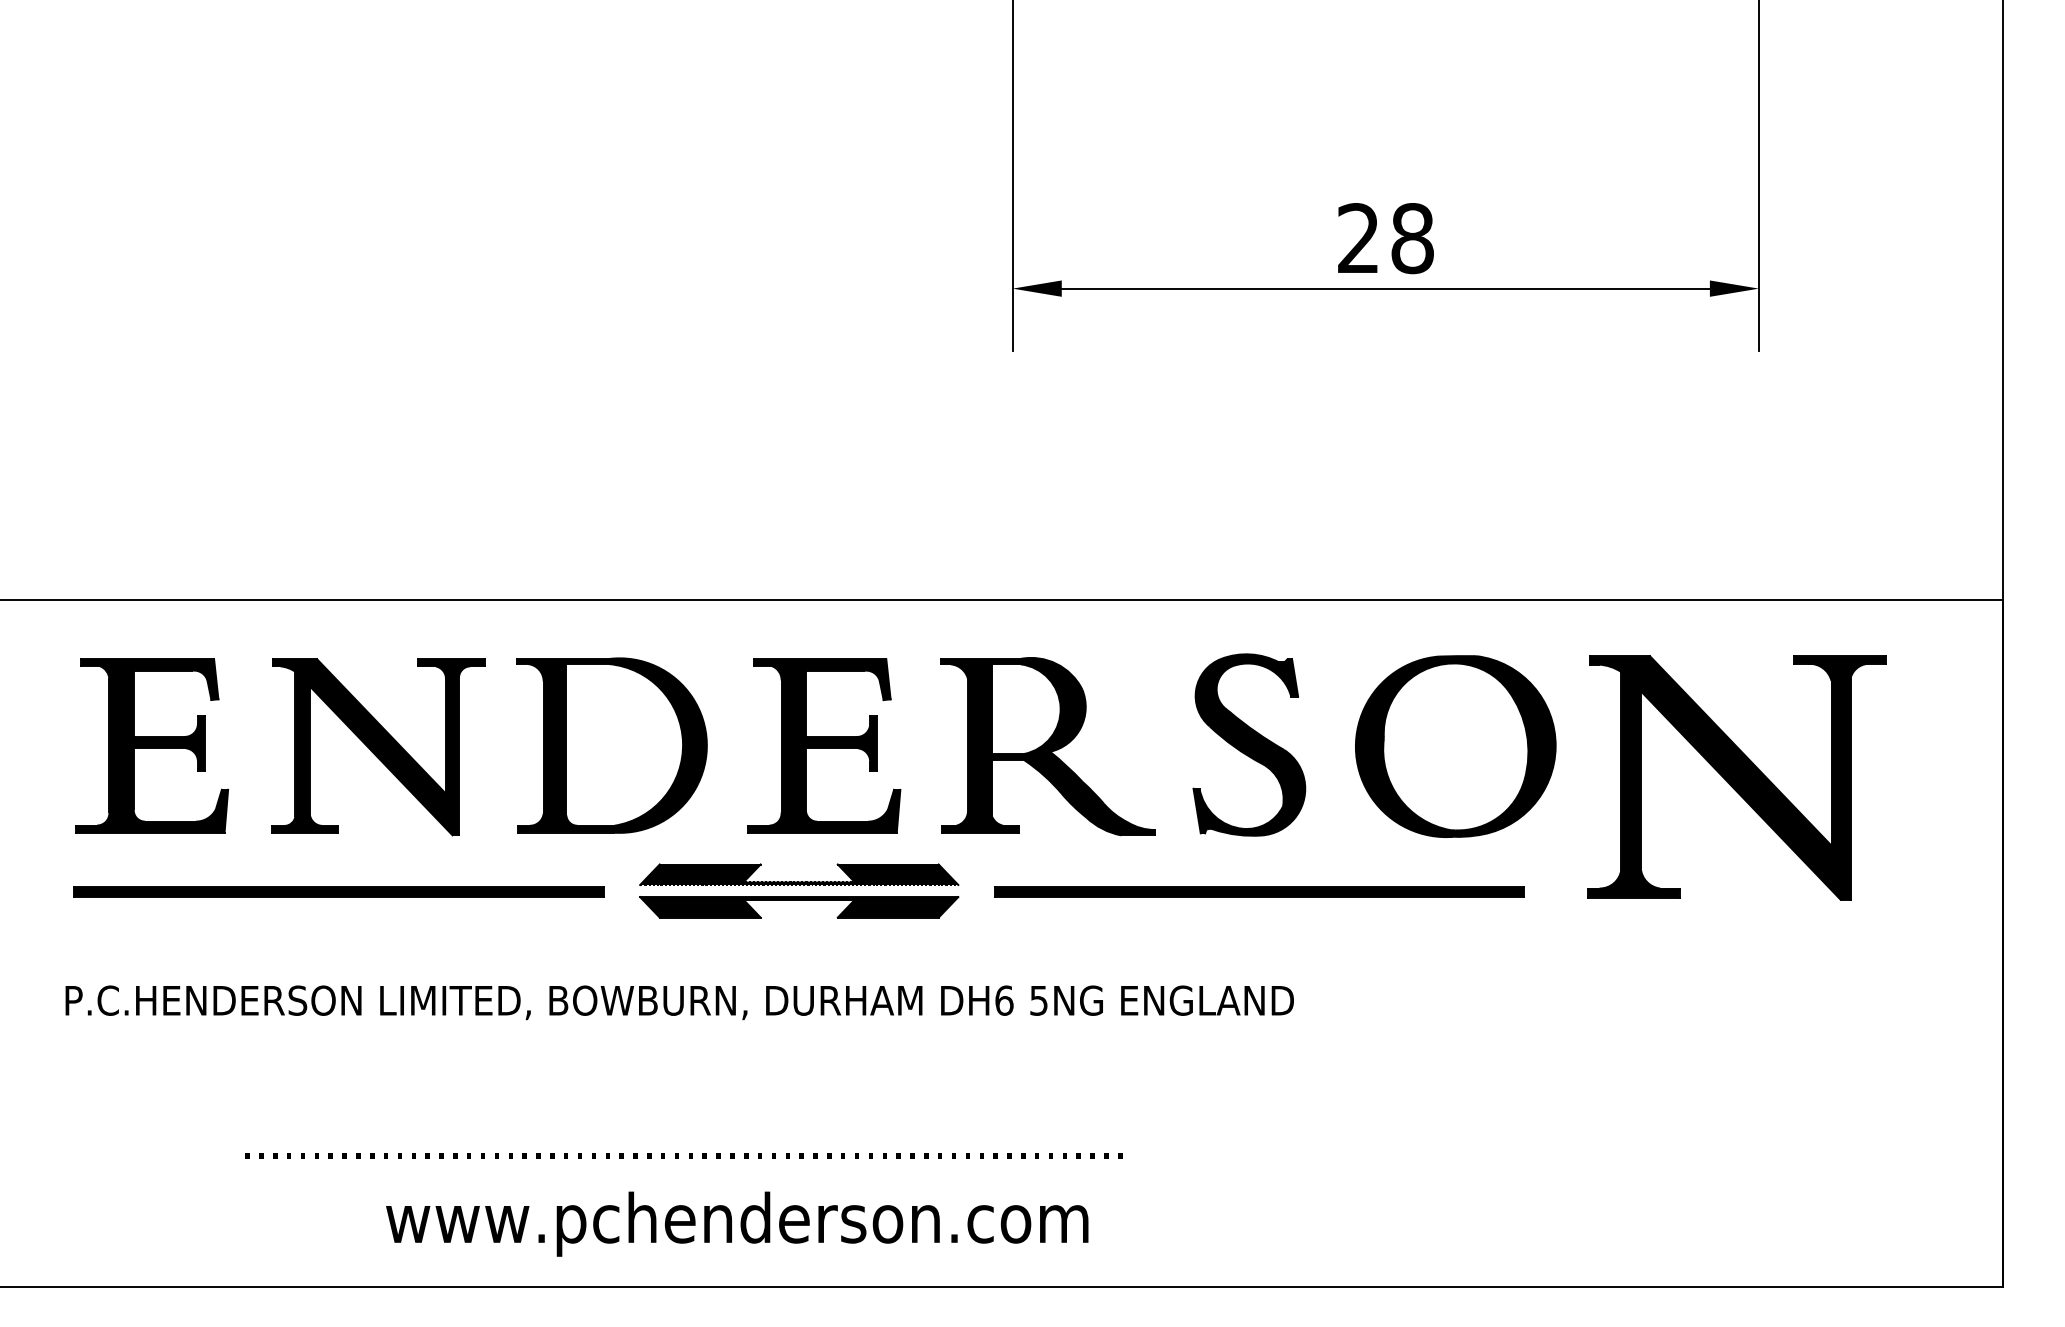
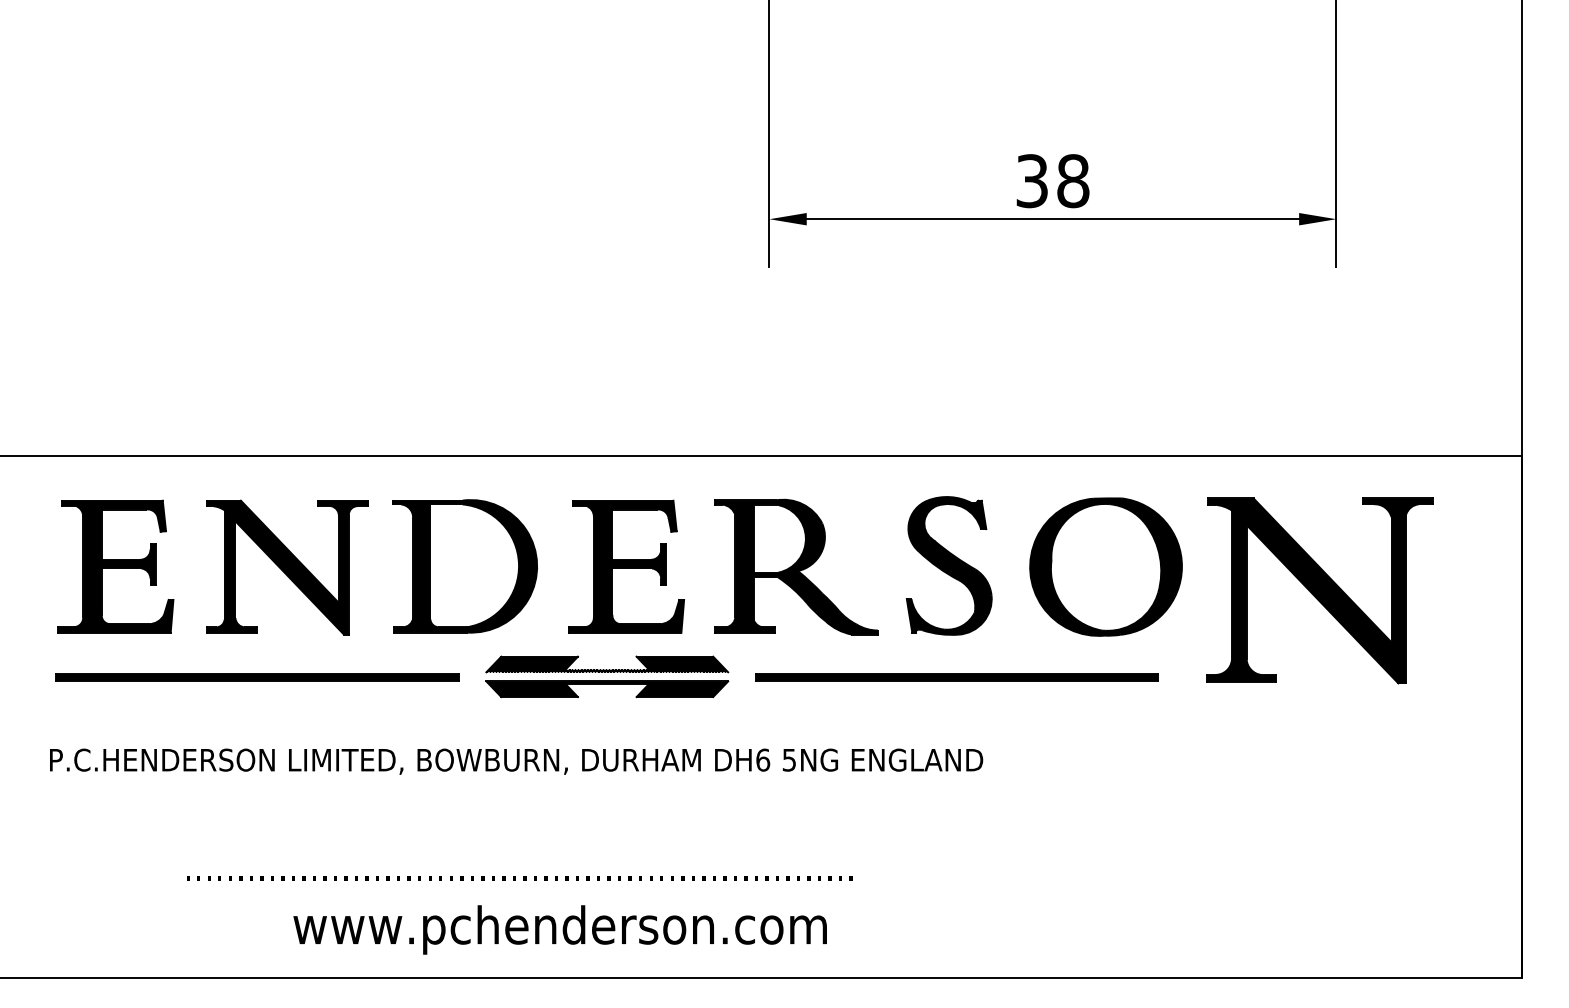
text: (1358, 238) -> (1032, 181), 28 -> 38

